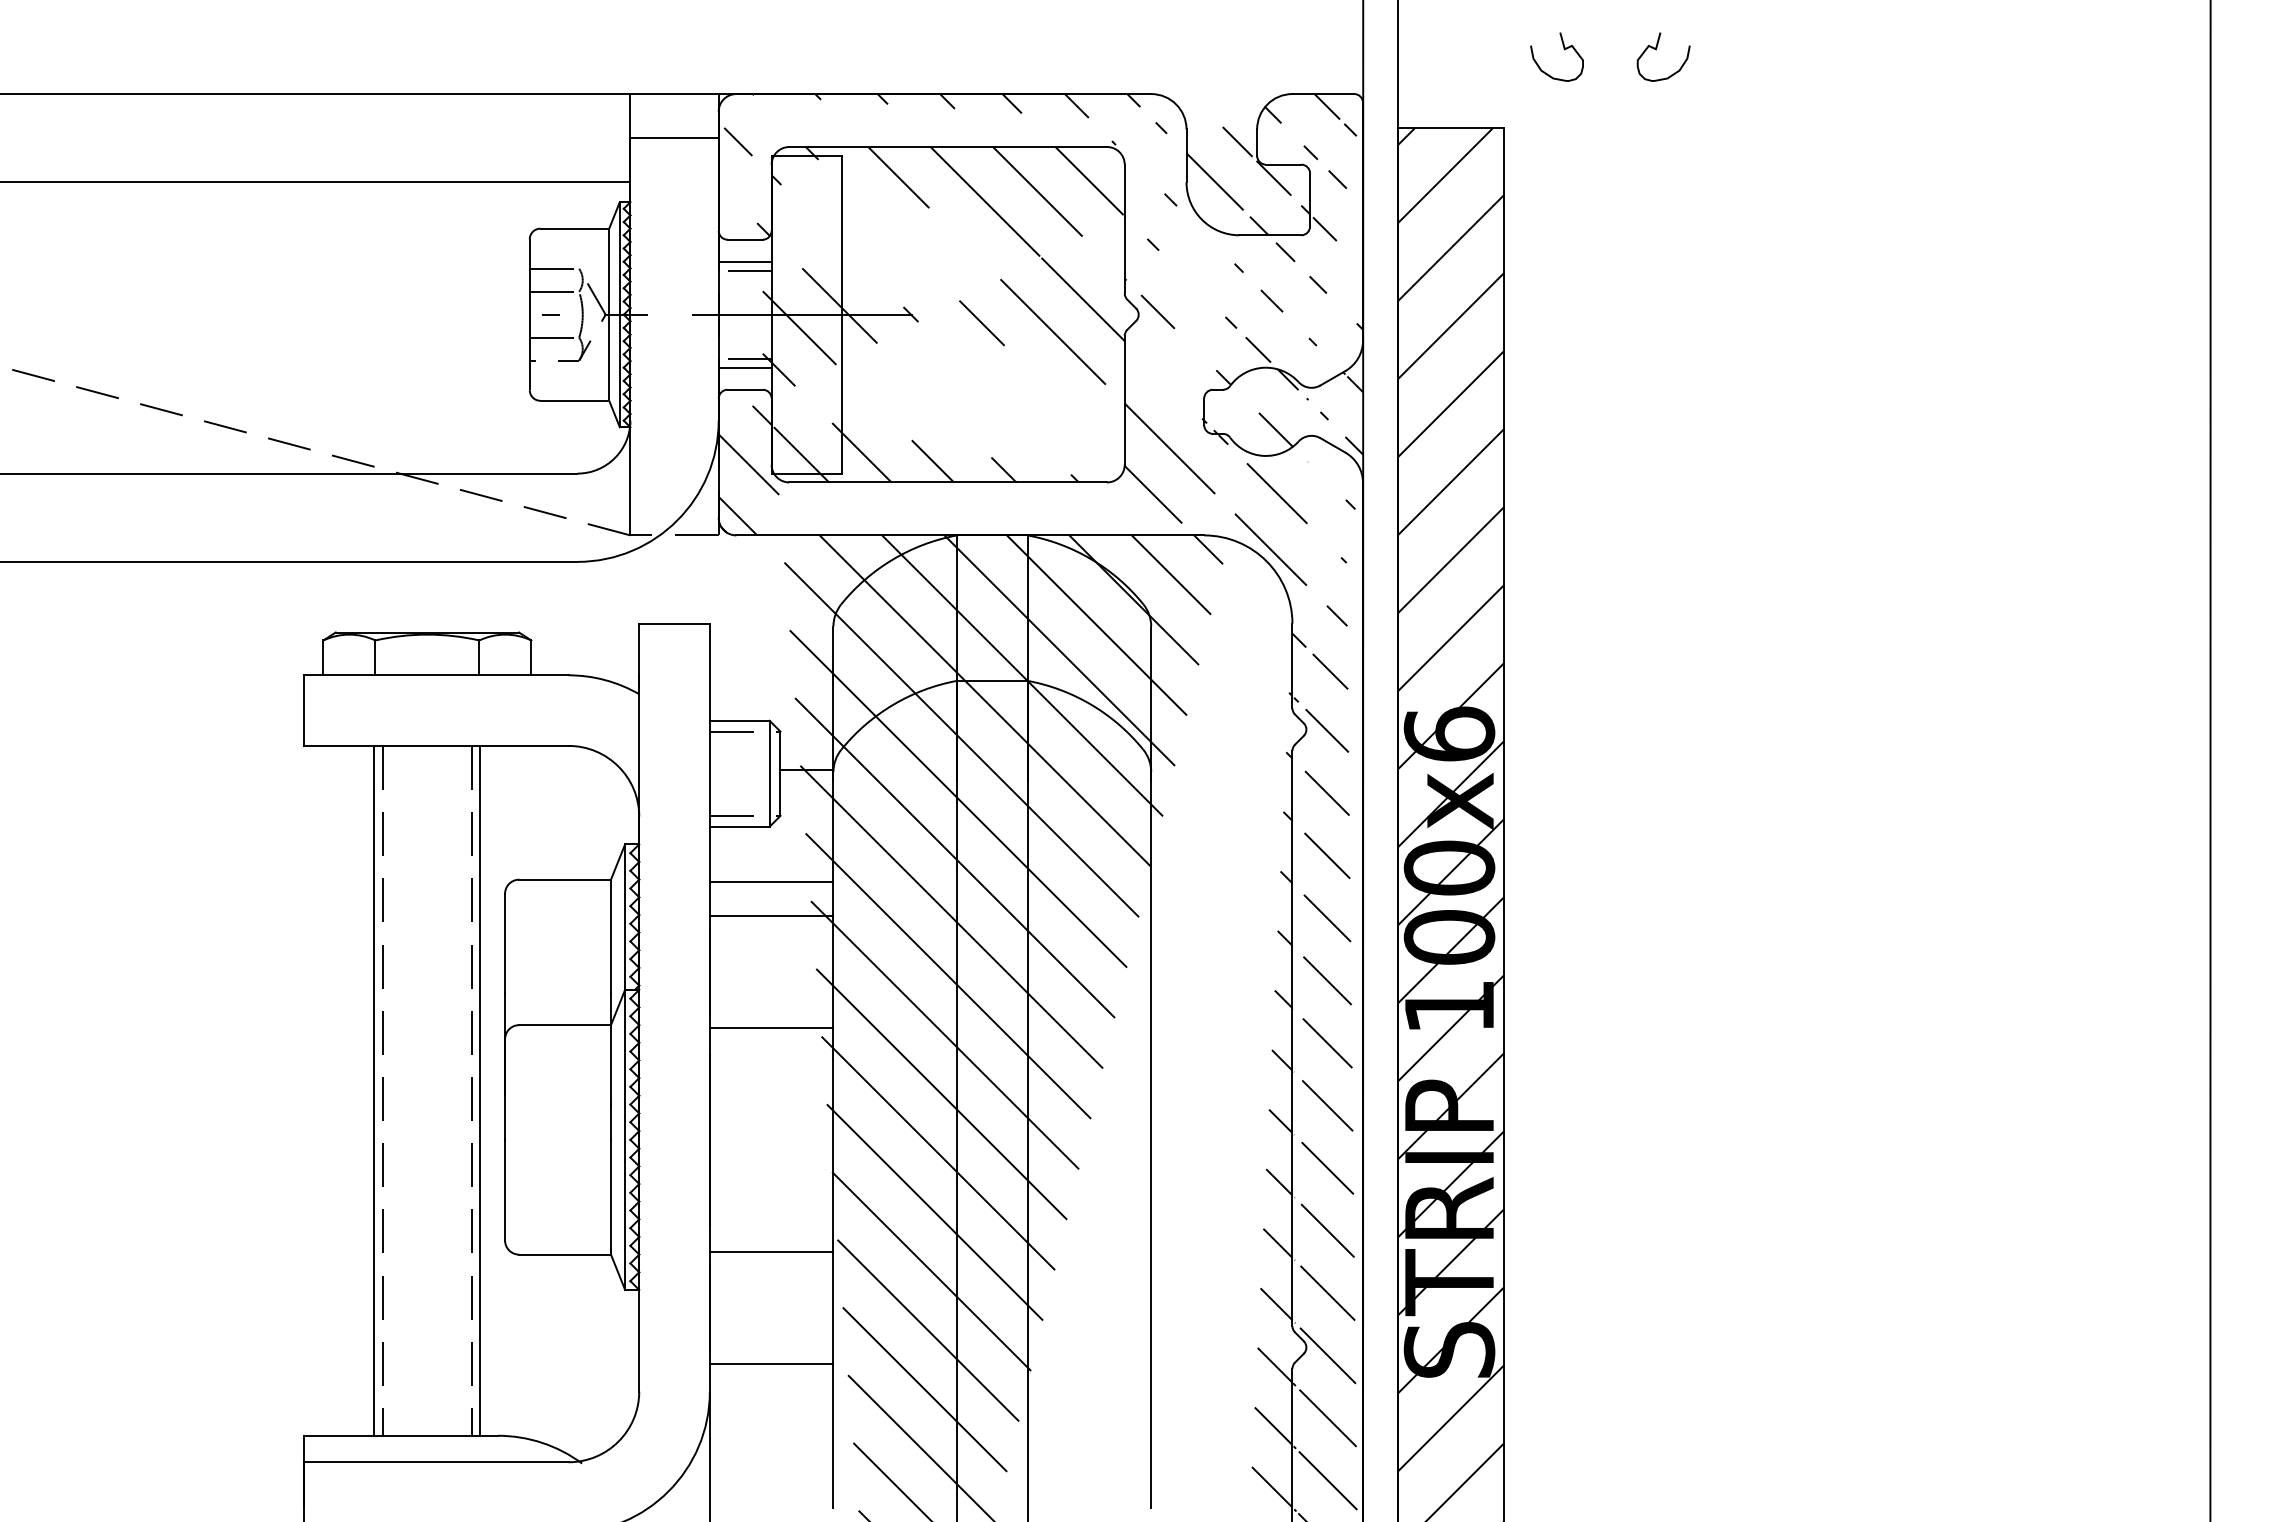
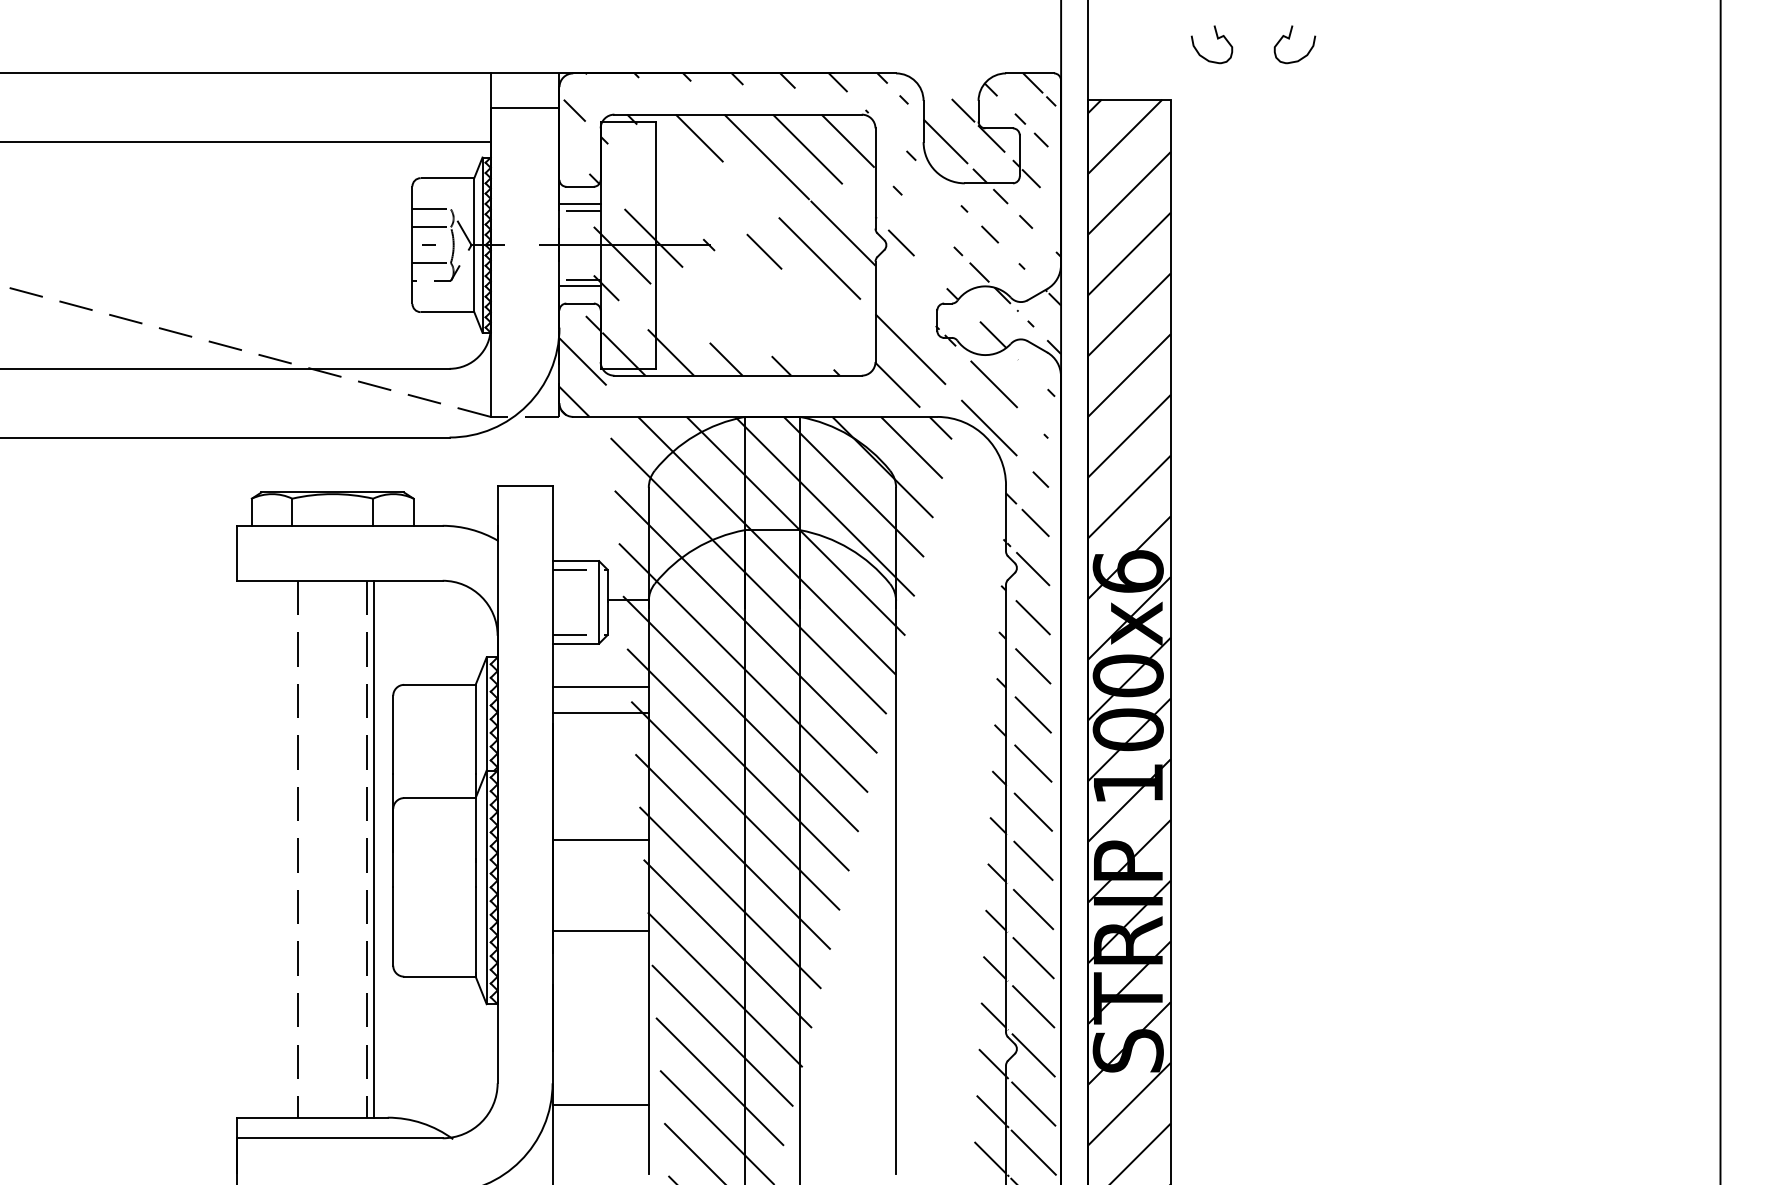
line: (771, 1027) -> (600, 839), moved
line: (374, 1090) -> (291, 848), removed
line: (771, 1252) -> (600, 931), moved
line: (771, 1364) -> (600, 1105), moved

